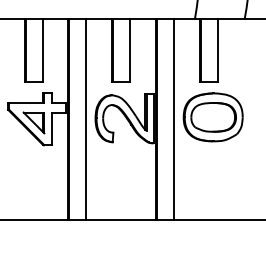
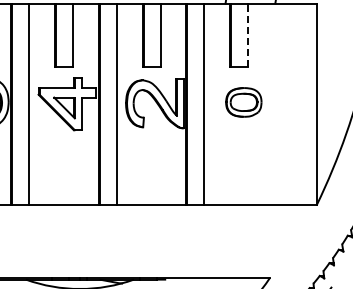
line: (217, 50) -> (248, 35), solid -> dashed
part: (212, 117) -> (243, 102), size x0.6

